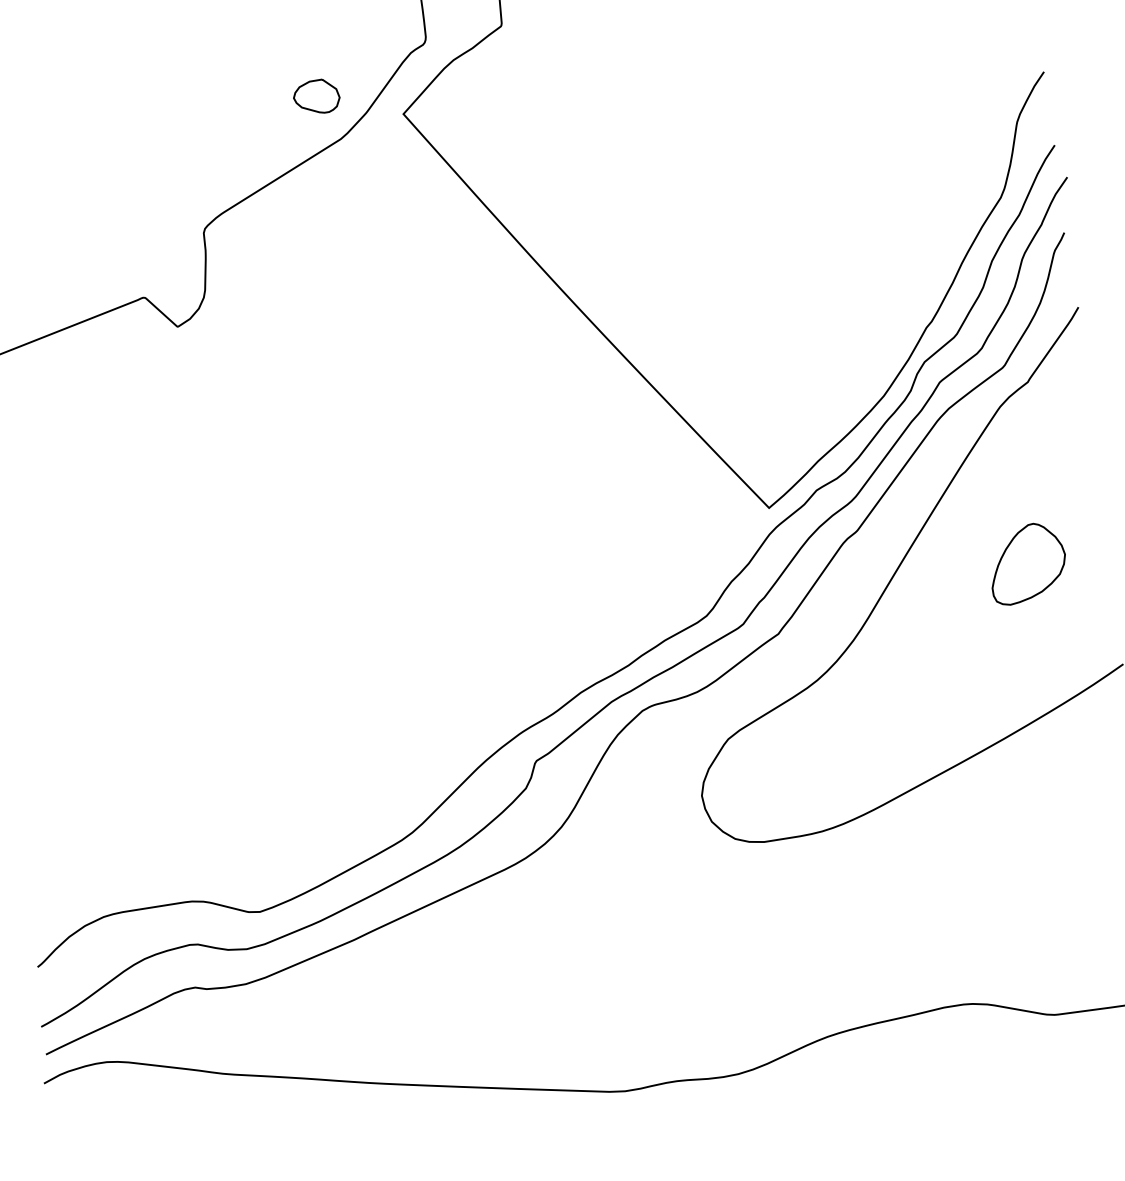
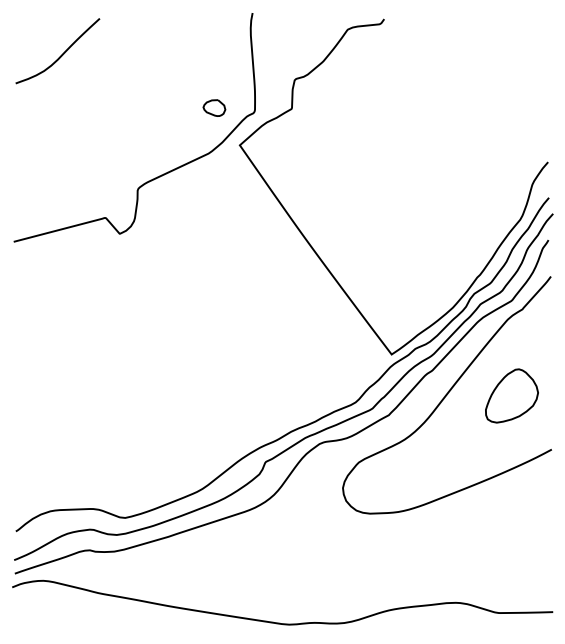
part: (316, 95) -> (214, 107), moved
part: (1026, 562) -> (511, 395), size x1.43

